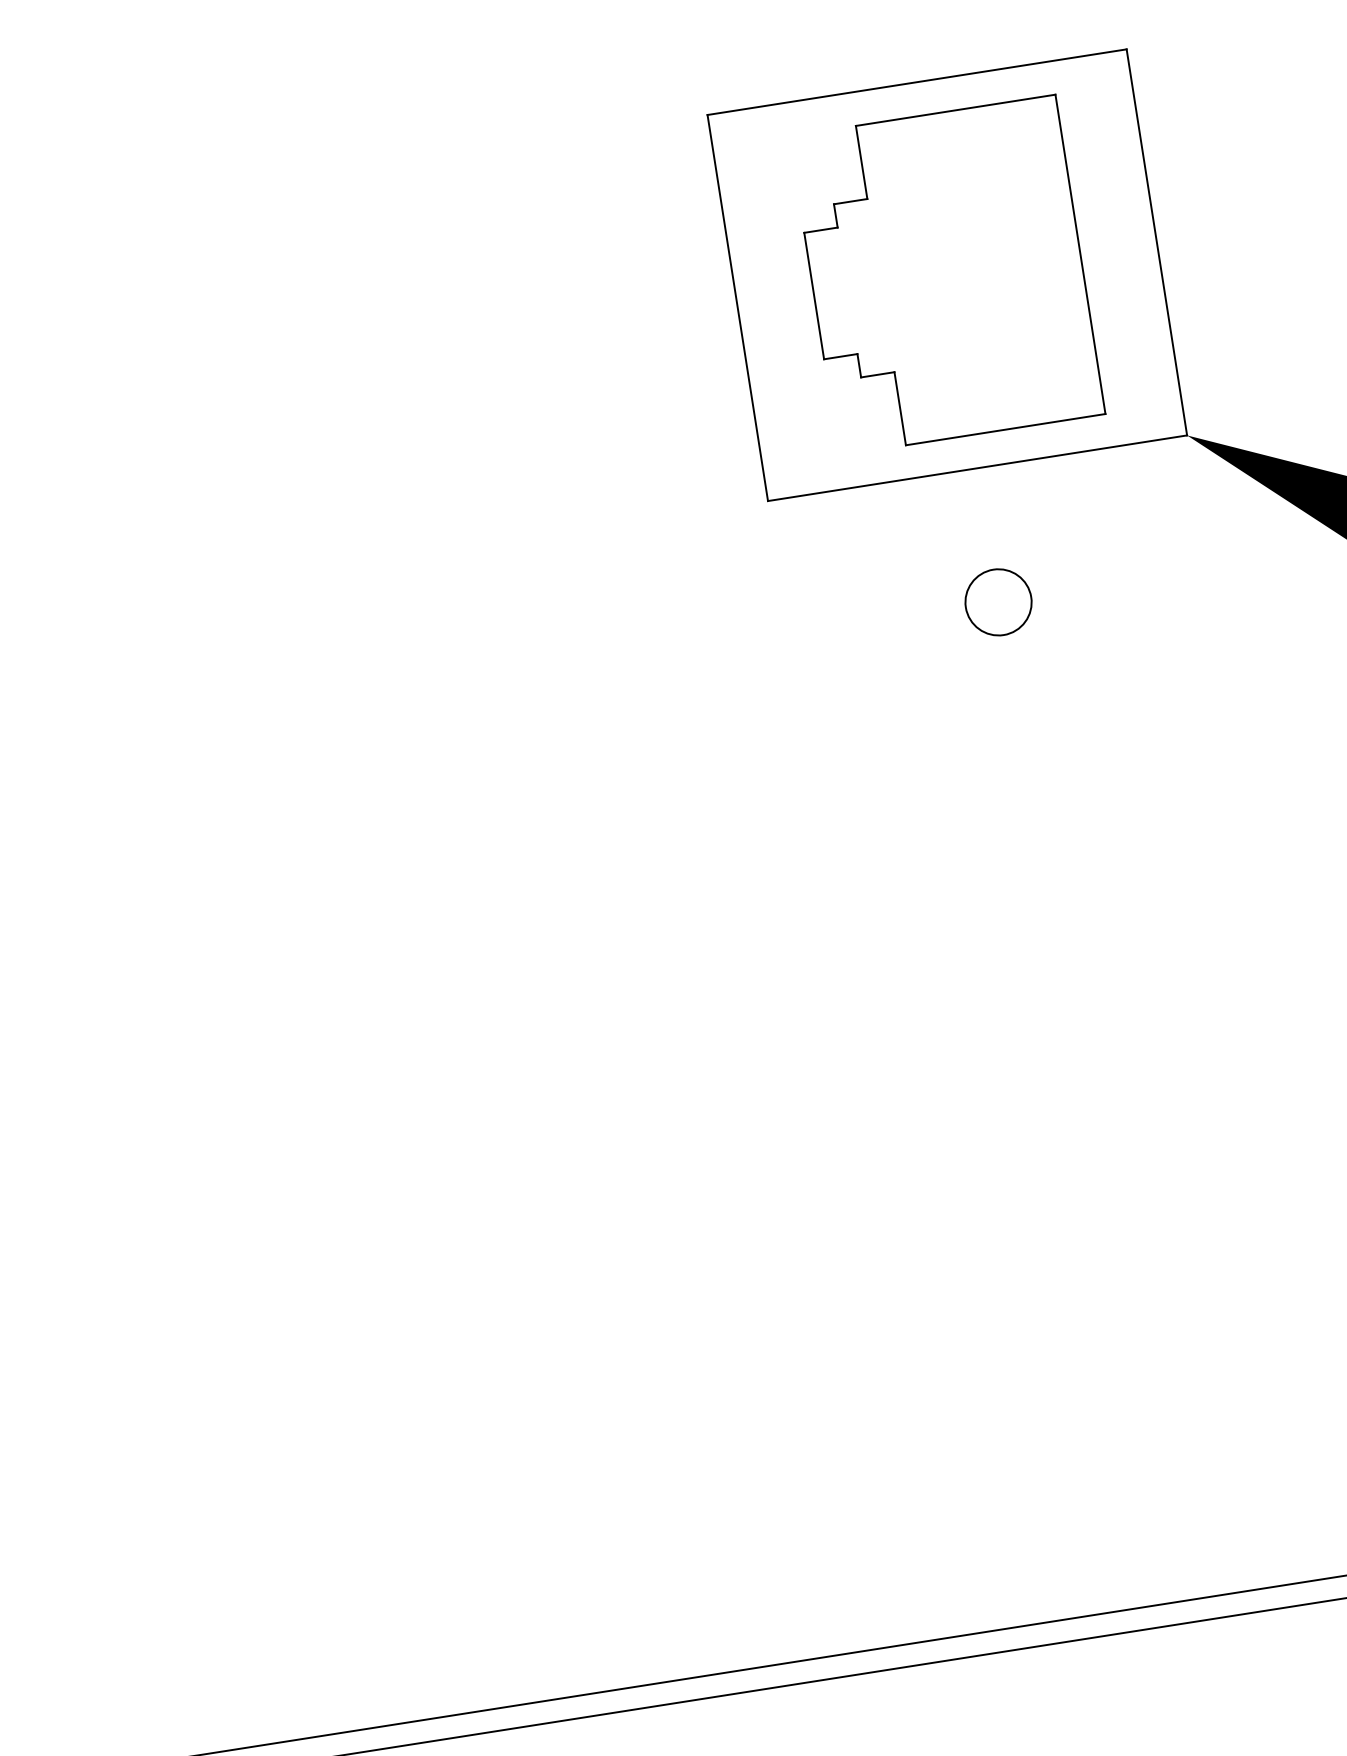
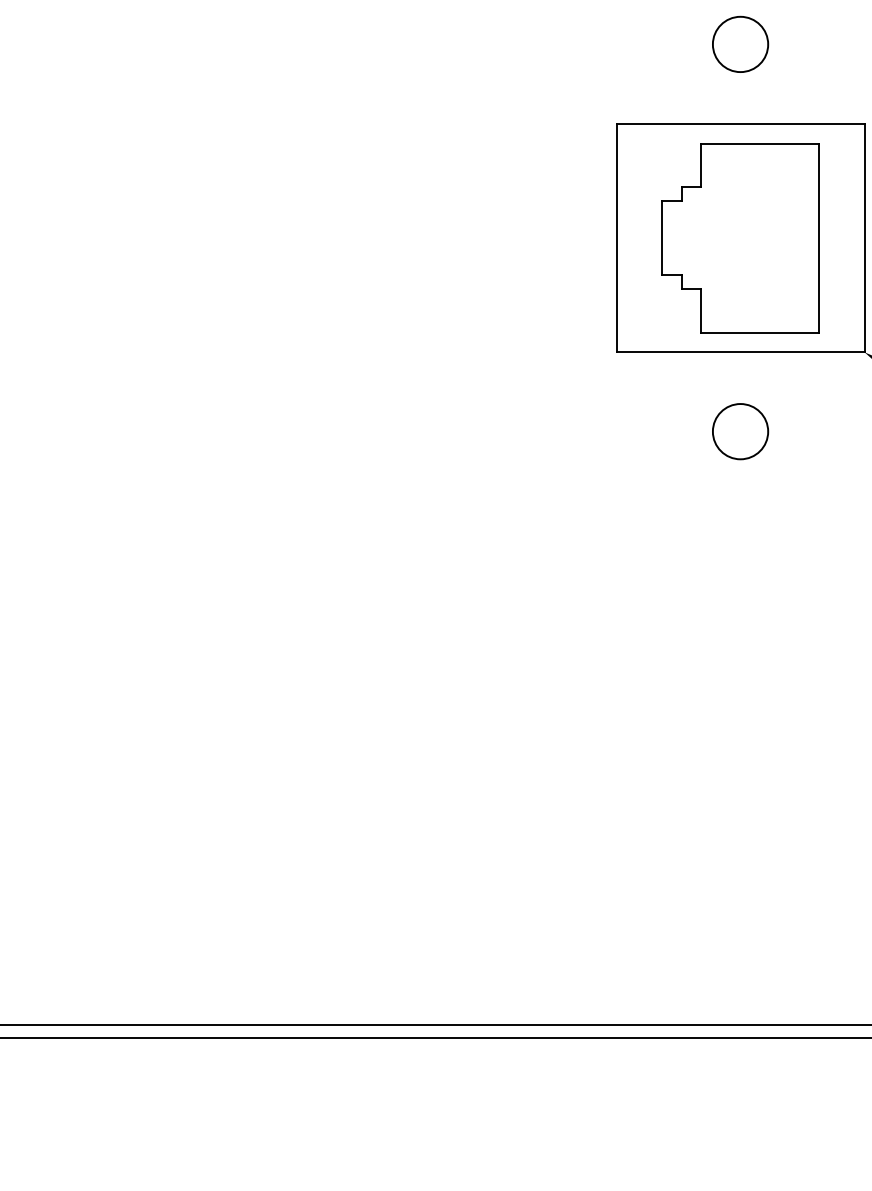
circle: (998, 602) -> (740, 431), size x1.43

